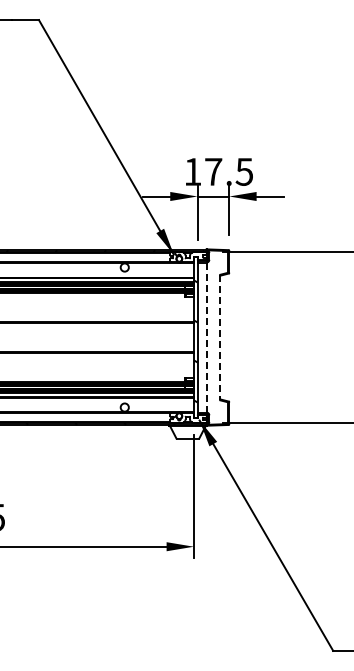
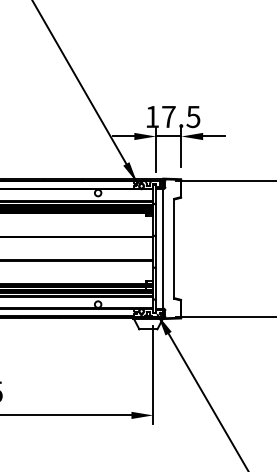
line: (206, 337) -> (163, 248), dashed -> solid
line: (220, 337) -> (174, 248), dashed -> solid

